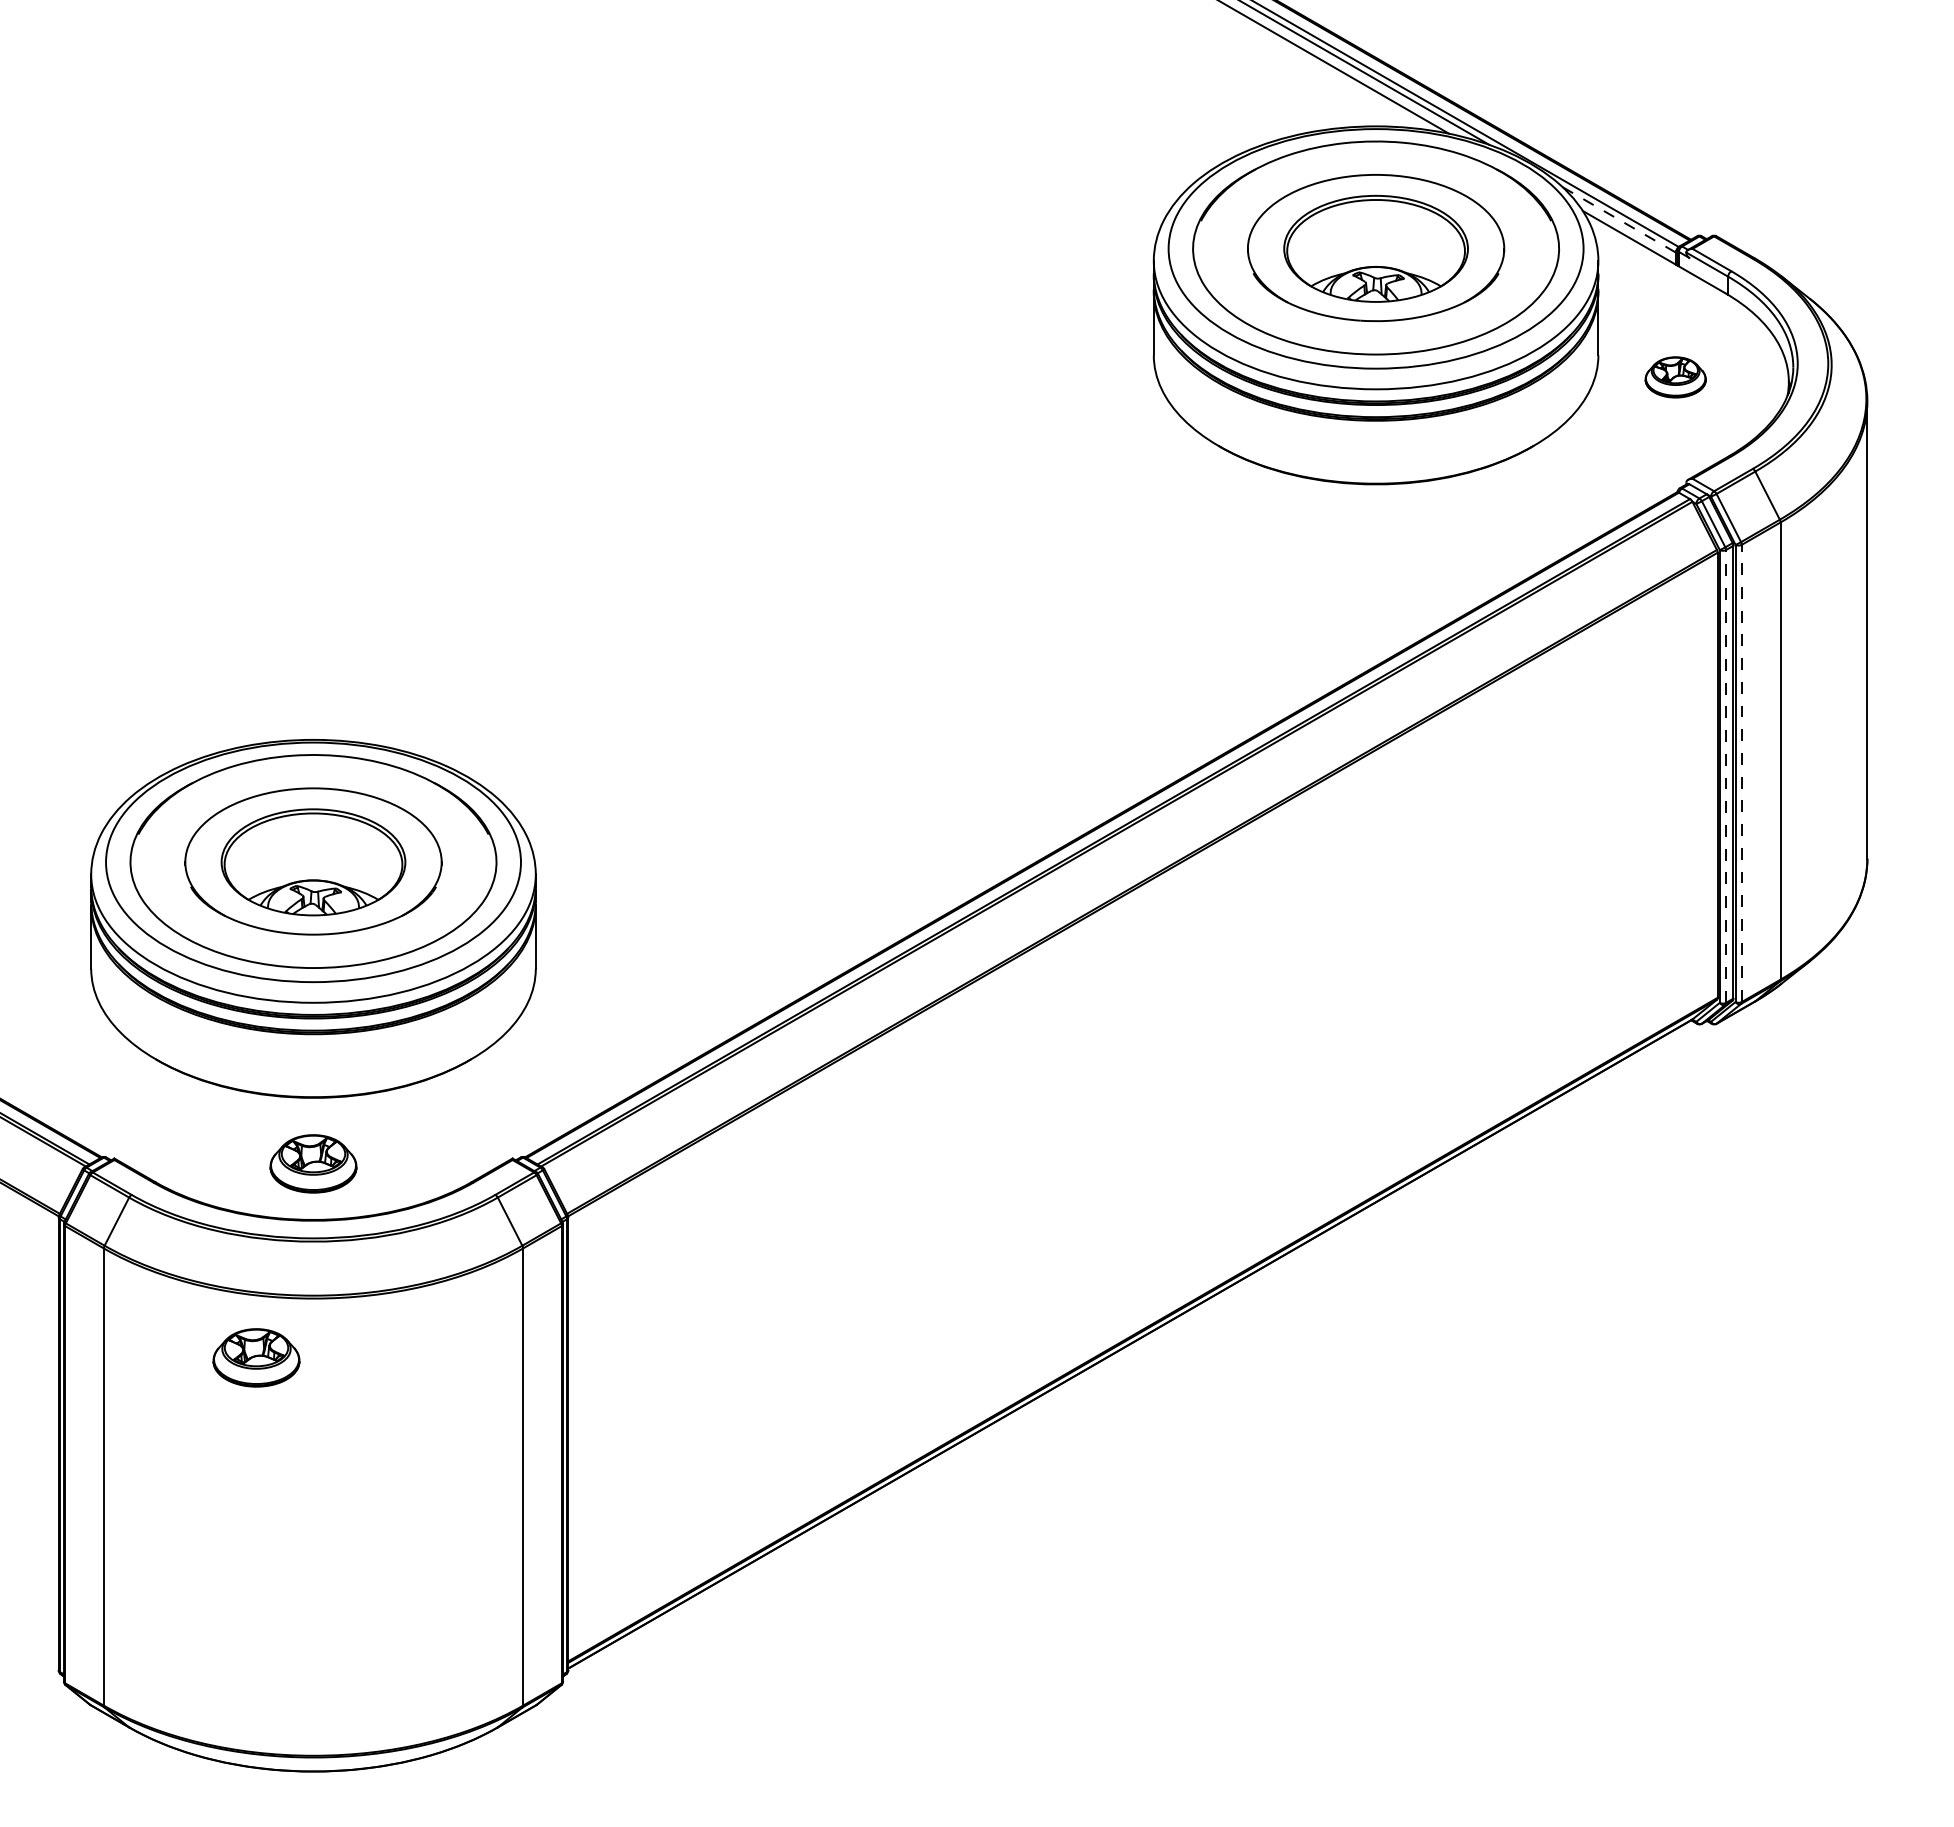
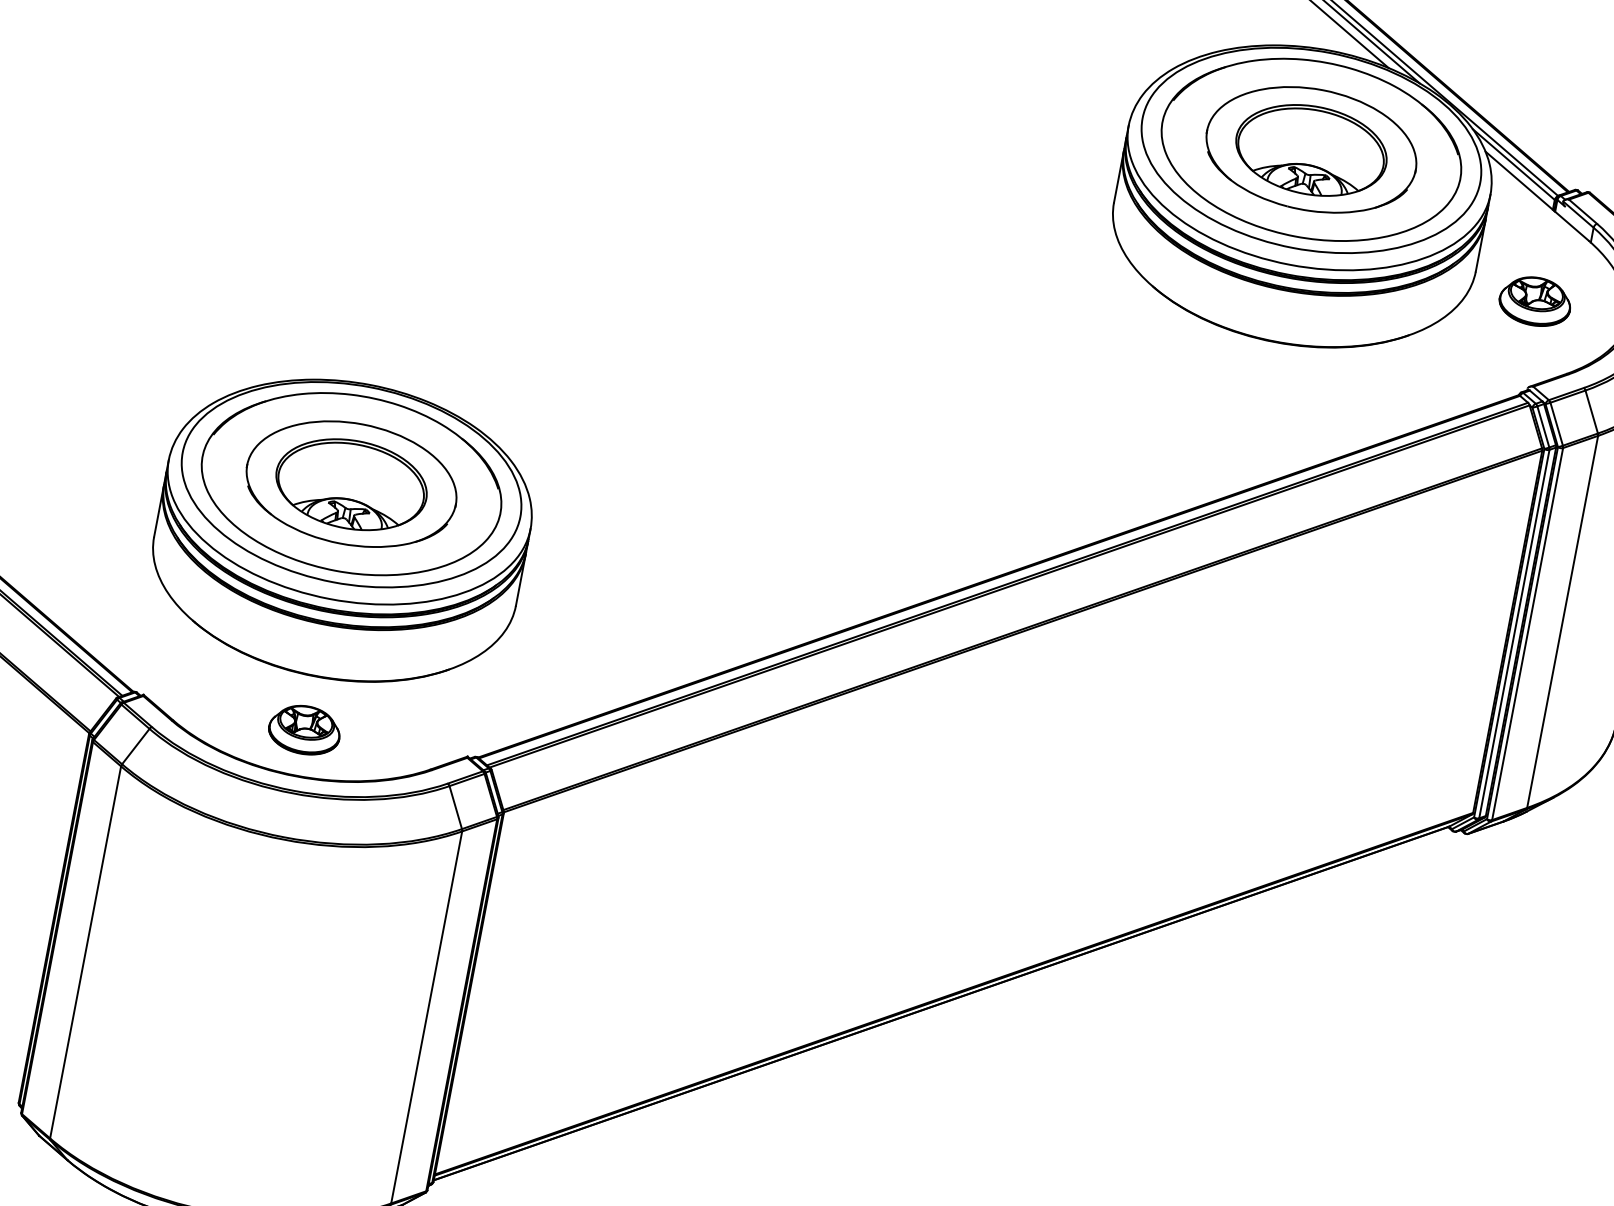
line: (1619, 220) -> (1513, 165), dashed -> solid
part: (1675, 377) -> (1535, 301), size x1.43
line: (1741, 773) -> (1527, 634), dashed -> solid
line: (1726, 775) -> (1514, 633), dashed -> solid
part: (256, 1357) -> (228, 878), removed

